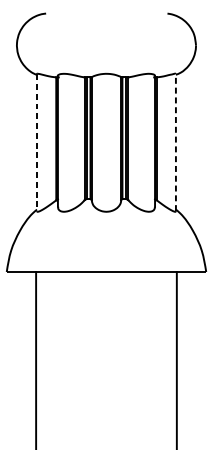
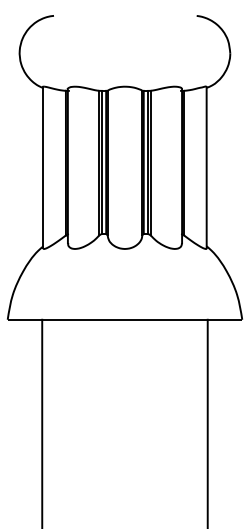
line: (37, 142) -> (43, 167), dashed -> solid
line: (175, 142) -> (206, 167), dashed -> solid

